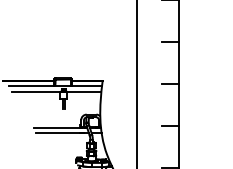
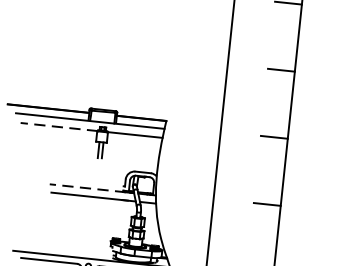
line: (36, 91) -> (59, 126), solid -> dashed
line: (58, 128) -> (88, 188), solid -> dashed

